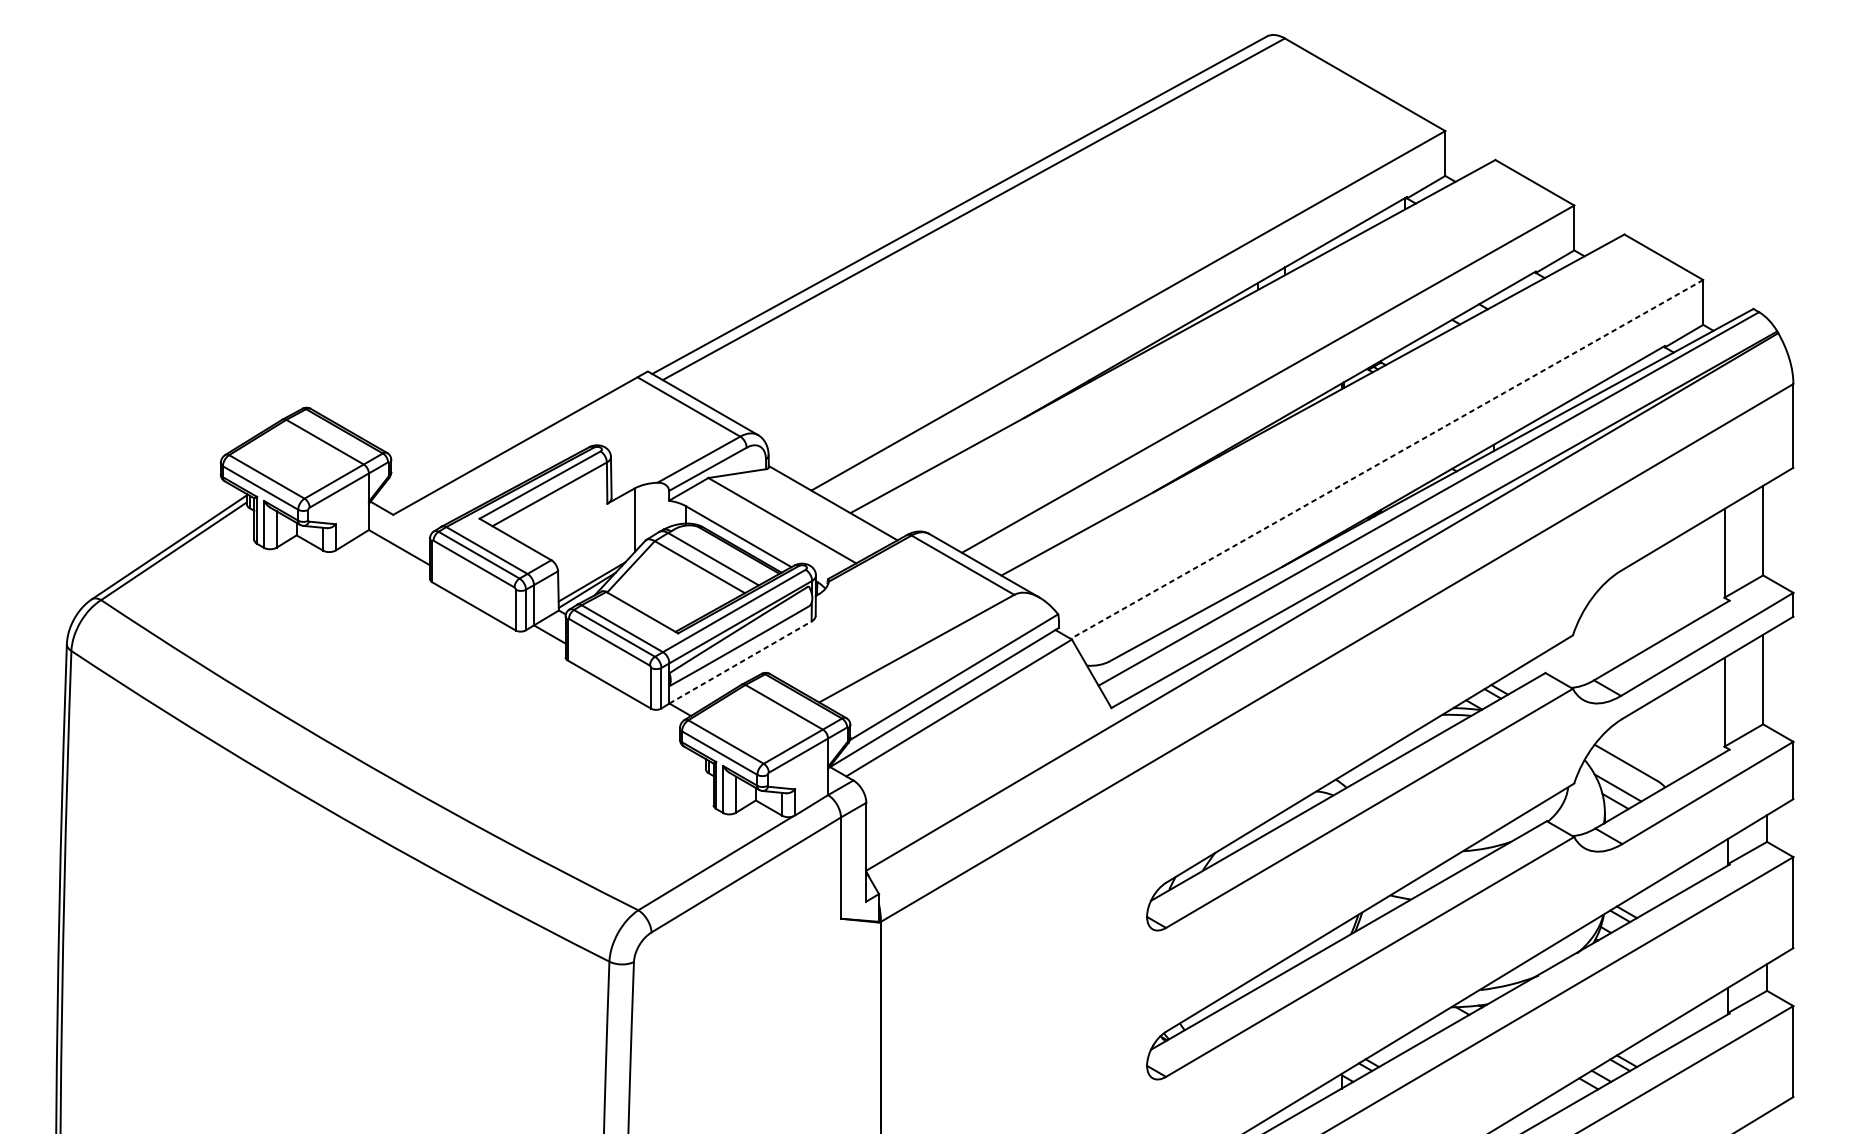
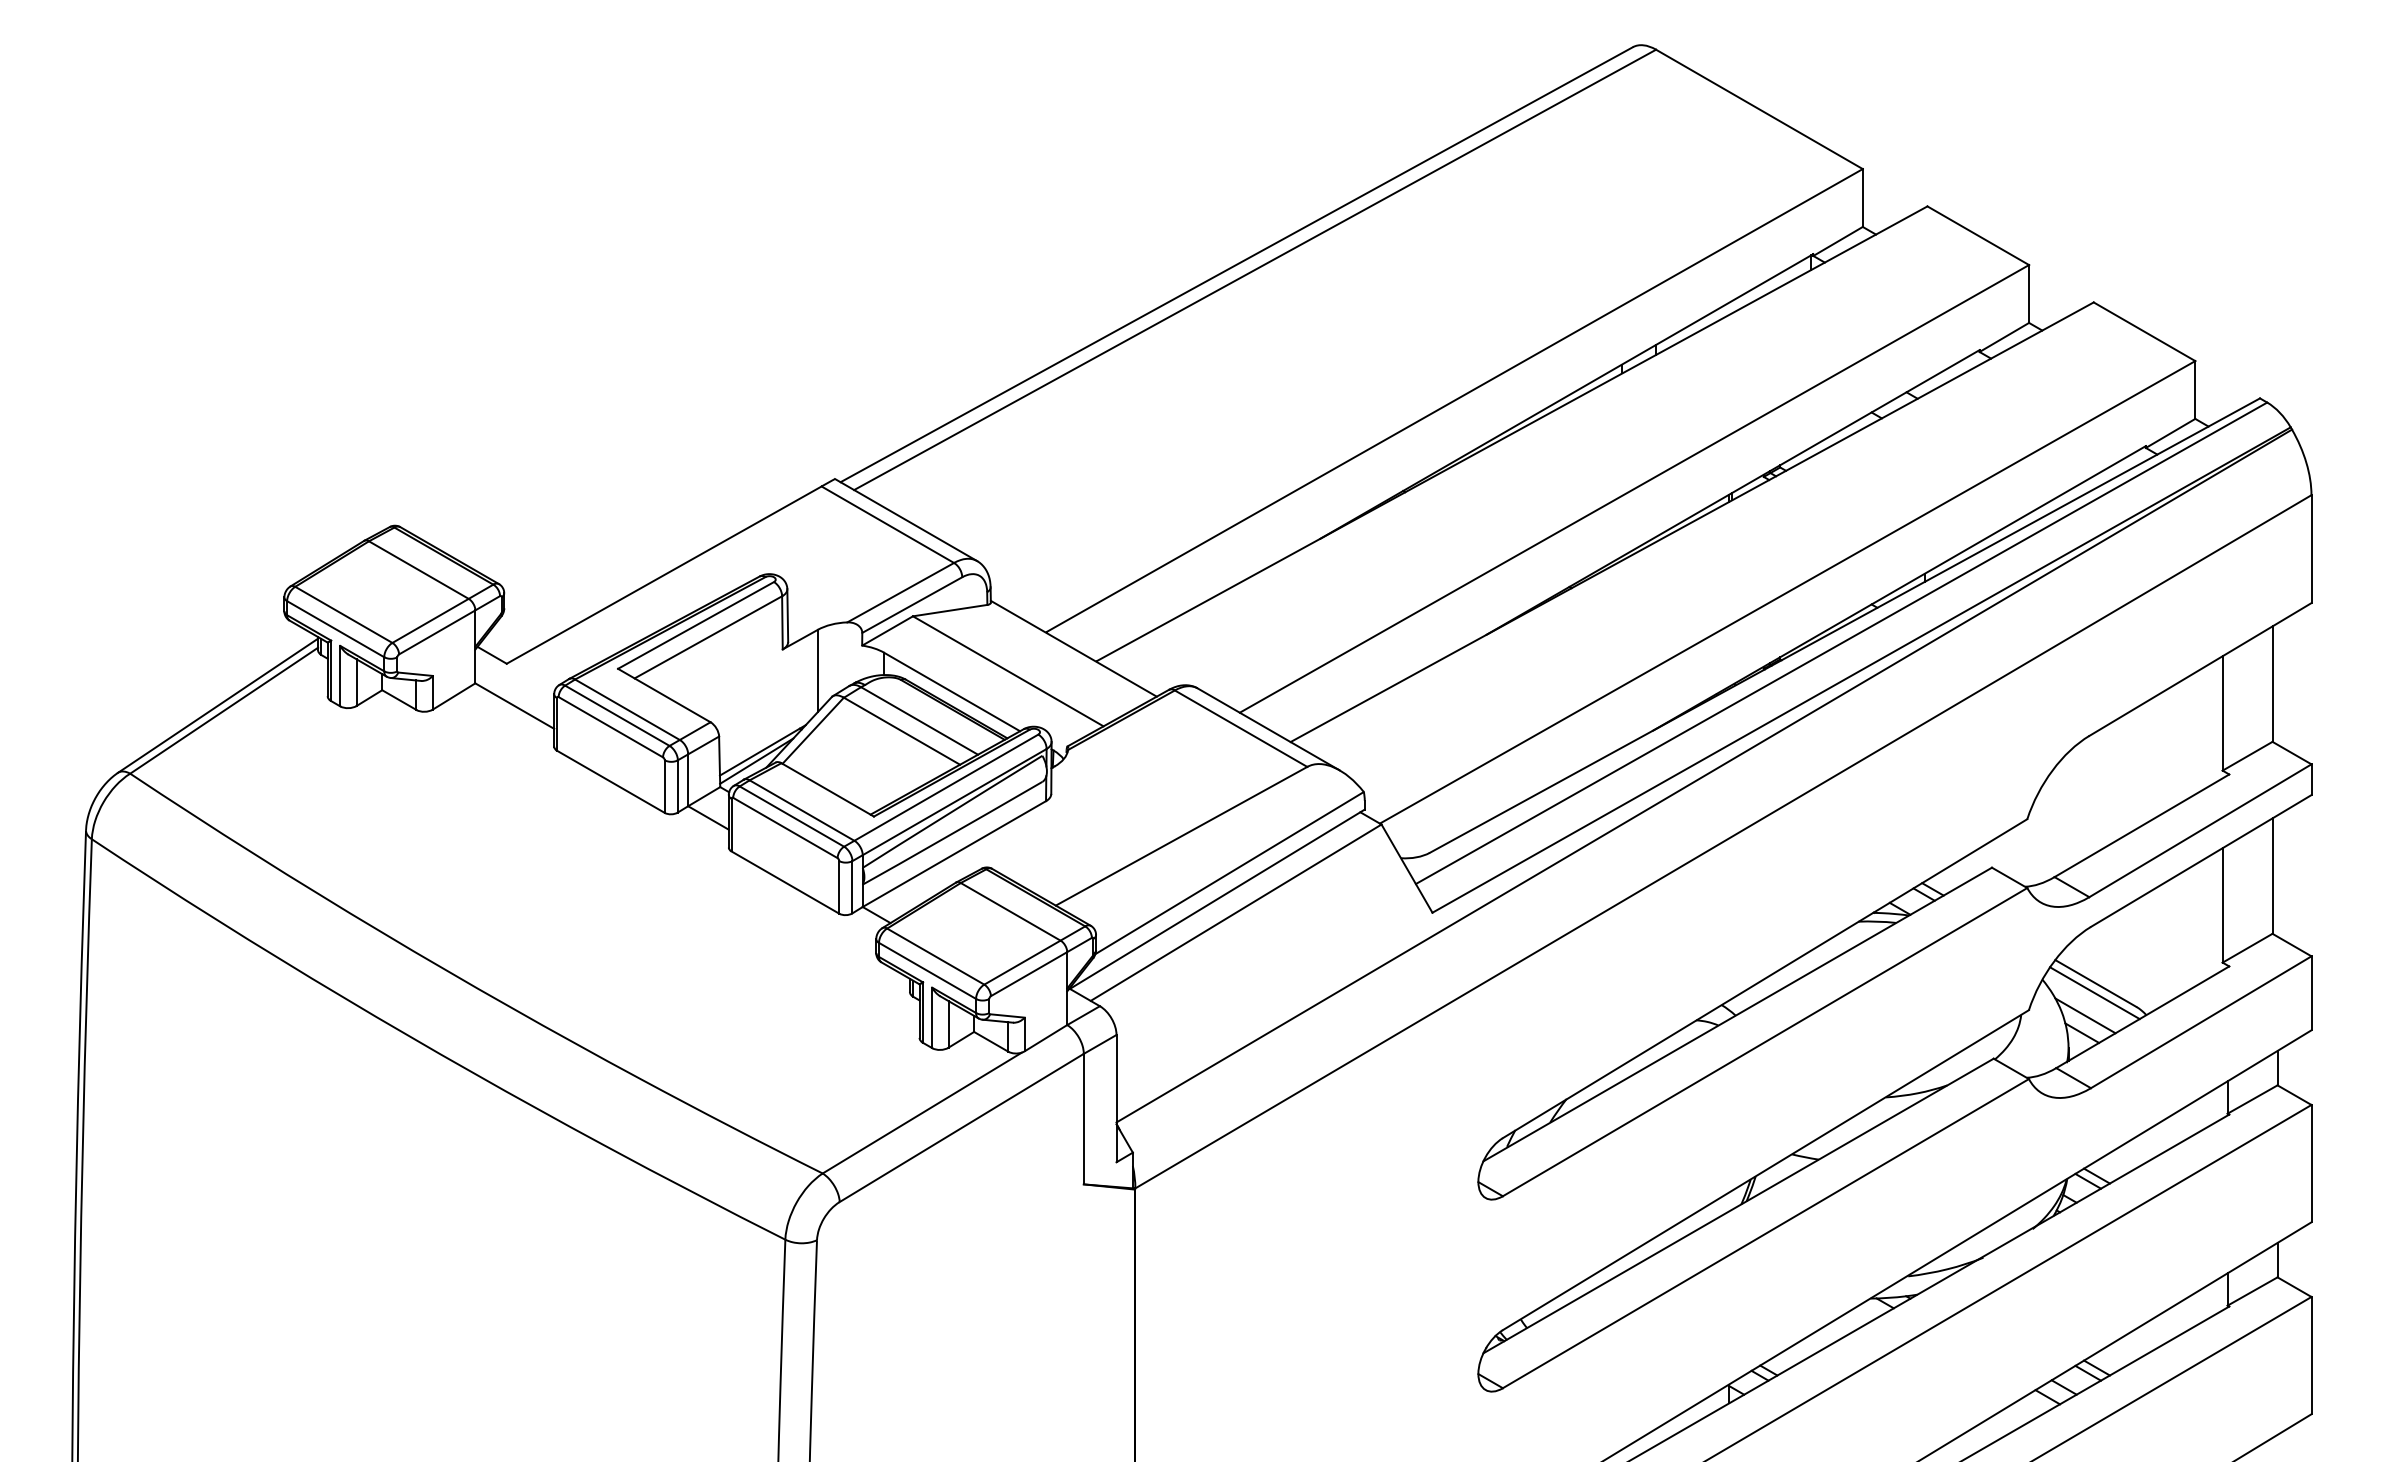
line: (1386, 459) -> (1787, 592), dashed -> solid
line: (740, 662) -> (954, 854), dashed -> solid
line: (1625, 770) -> (2094, 993), added

